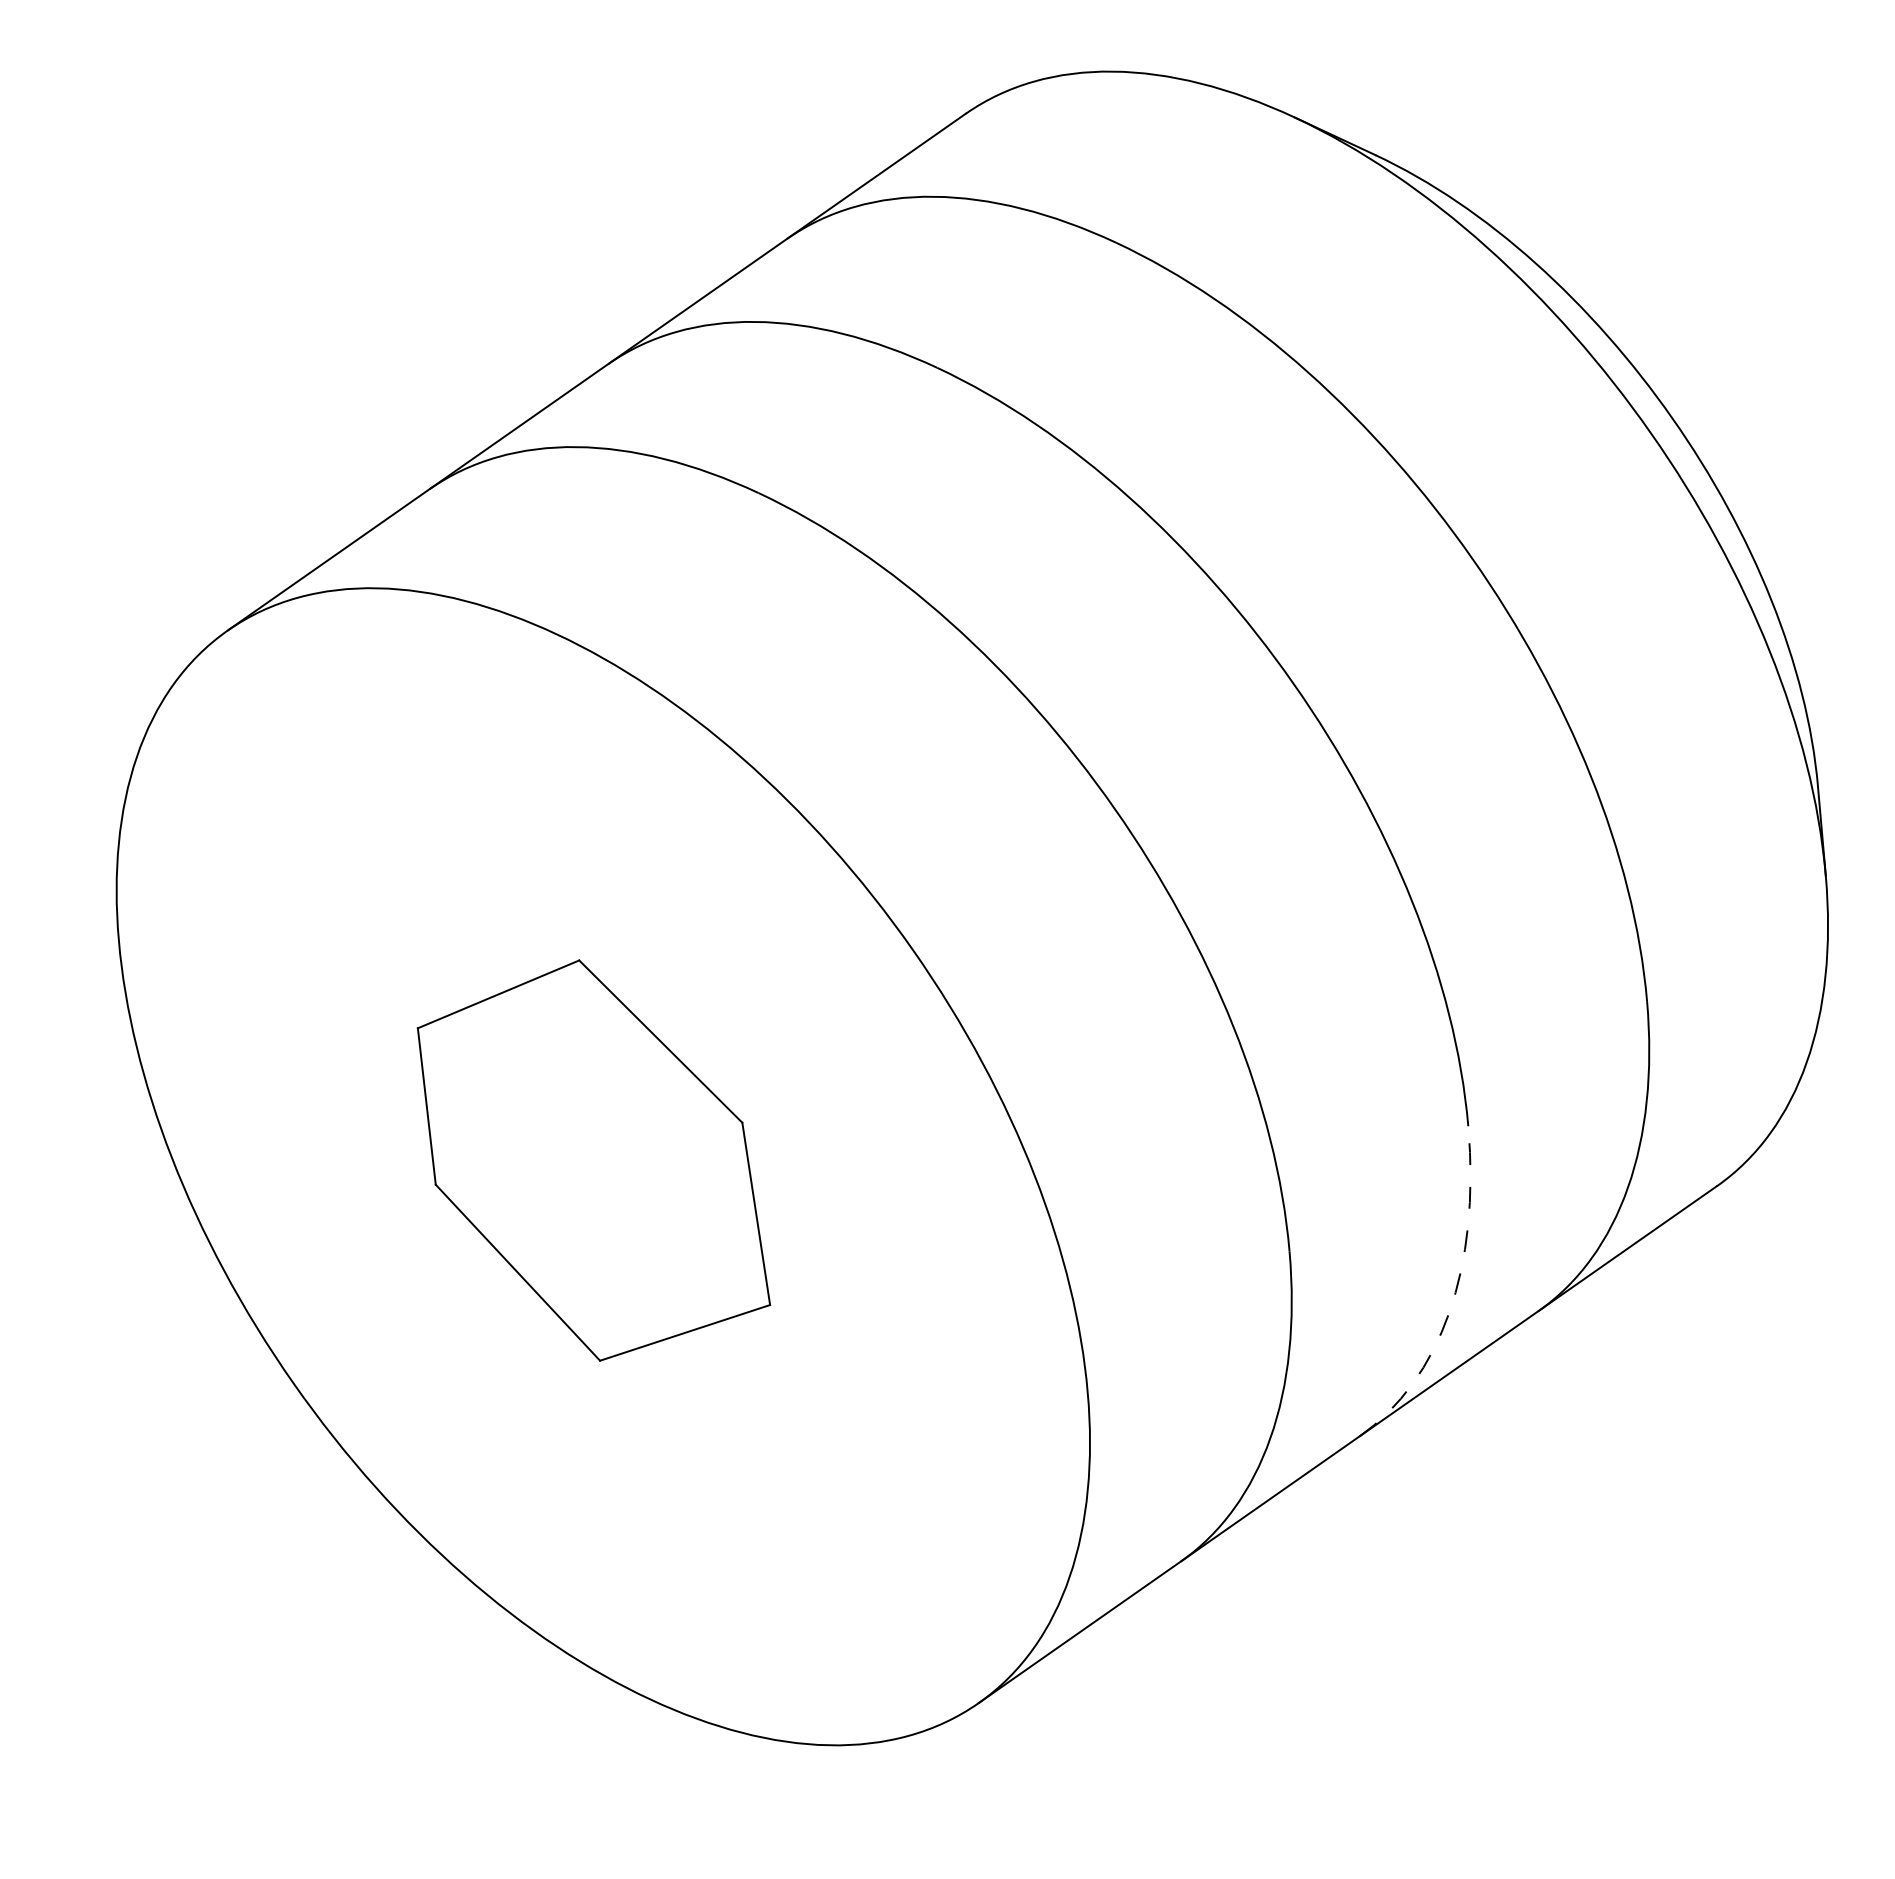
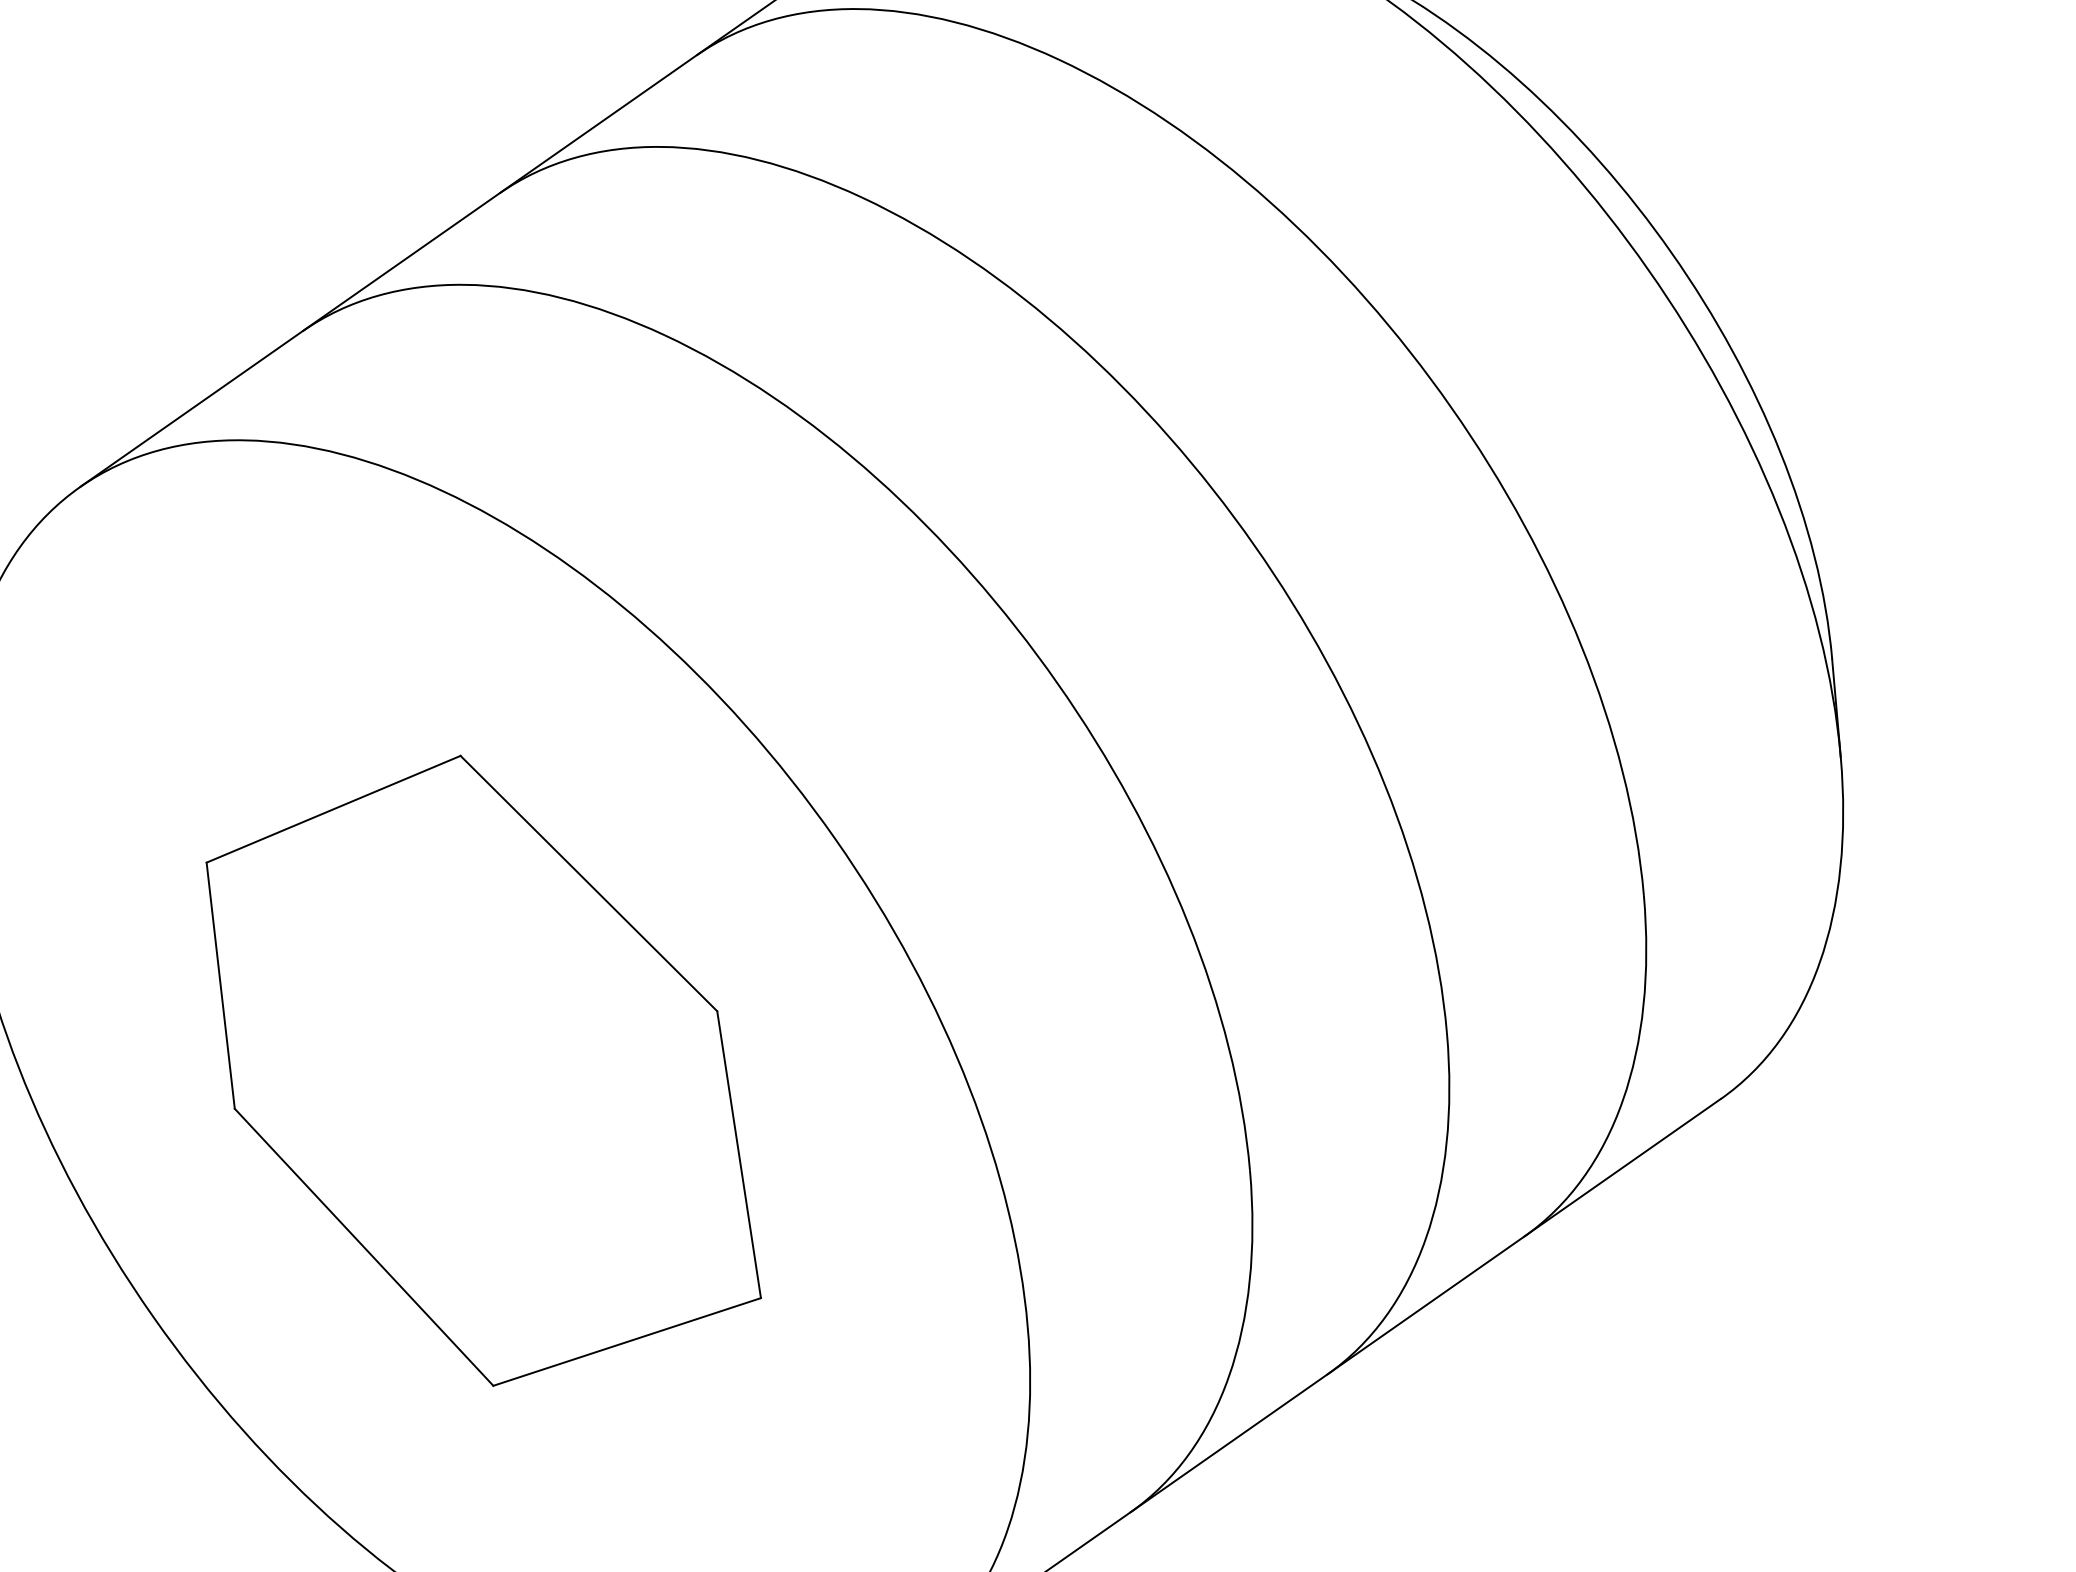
part: (593, 1160) -> (483, 1070), size x1.43
arc: (1453, 1299) -> (1430, 1223), dashed -> solid

